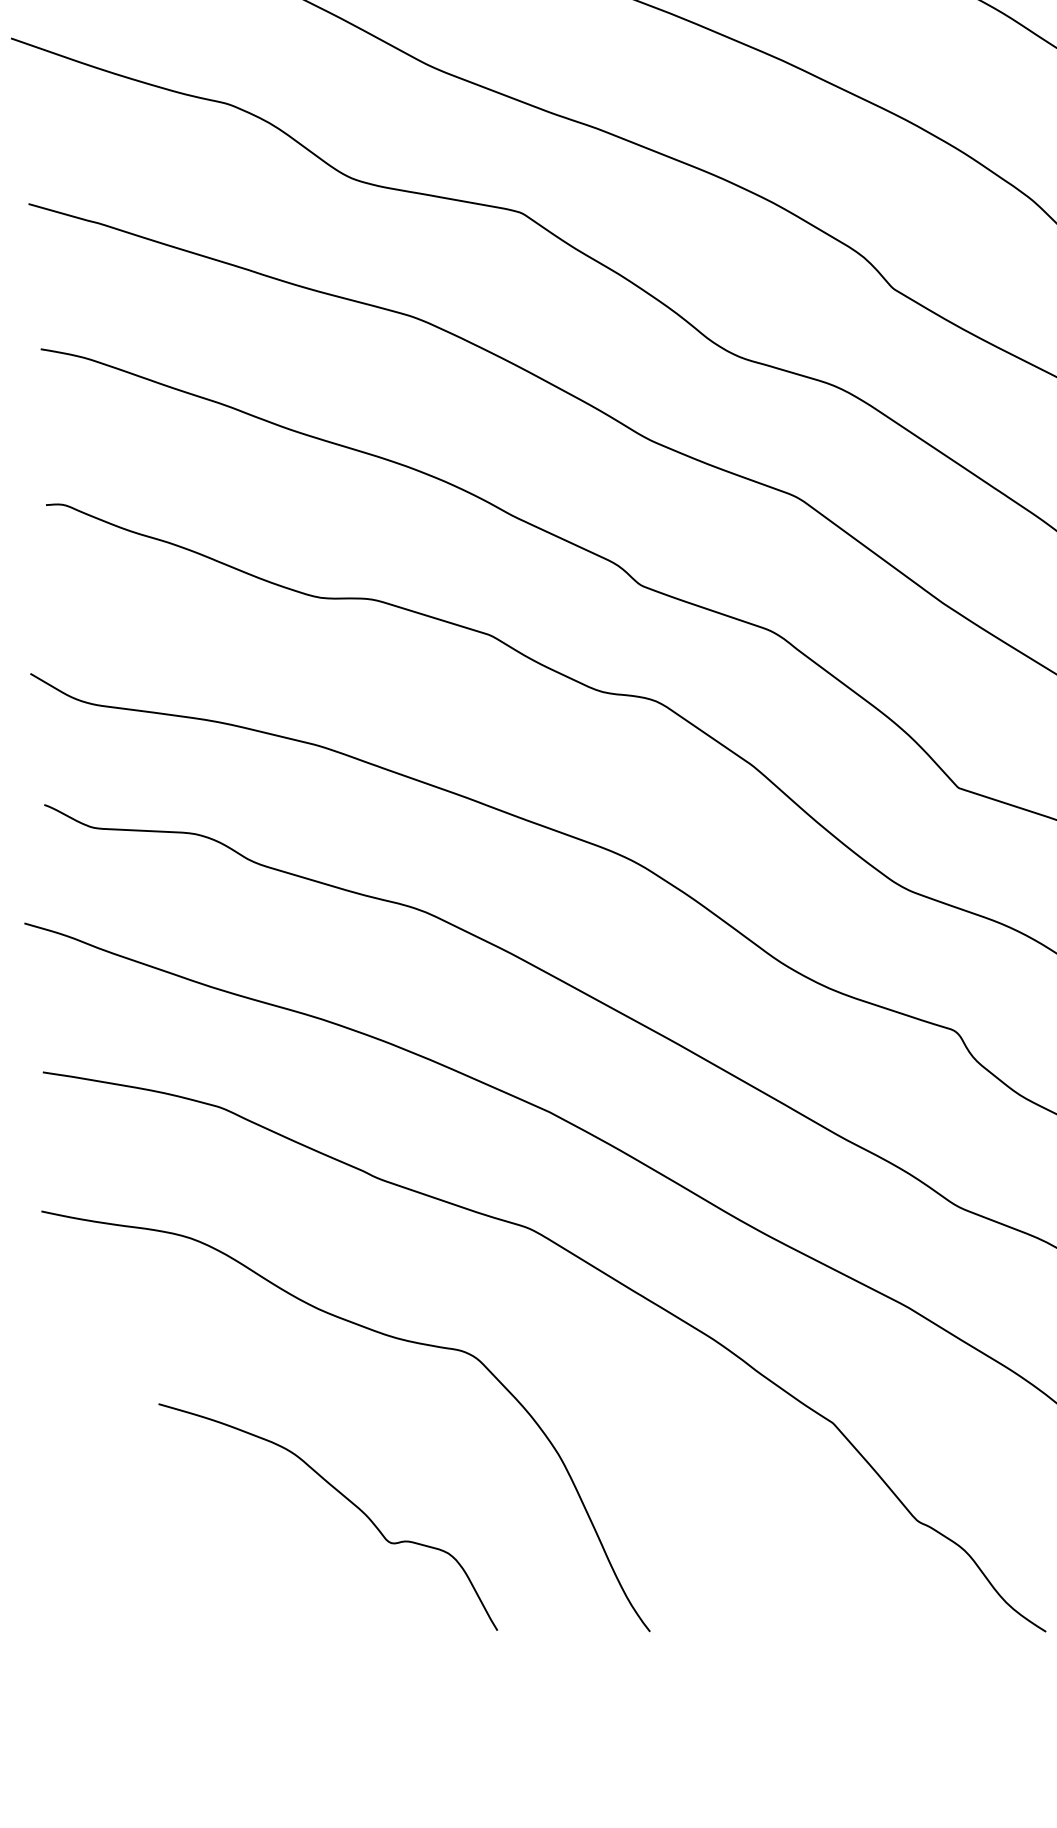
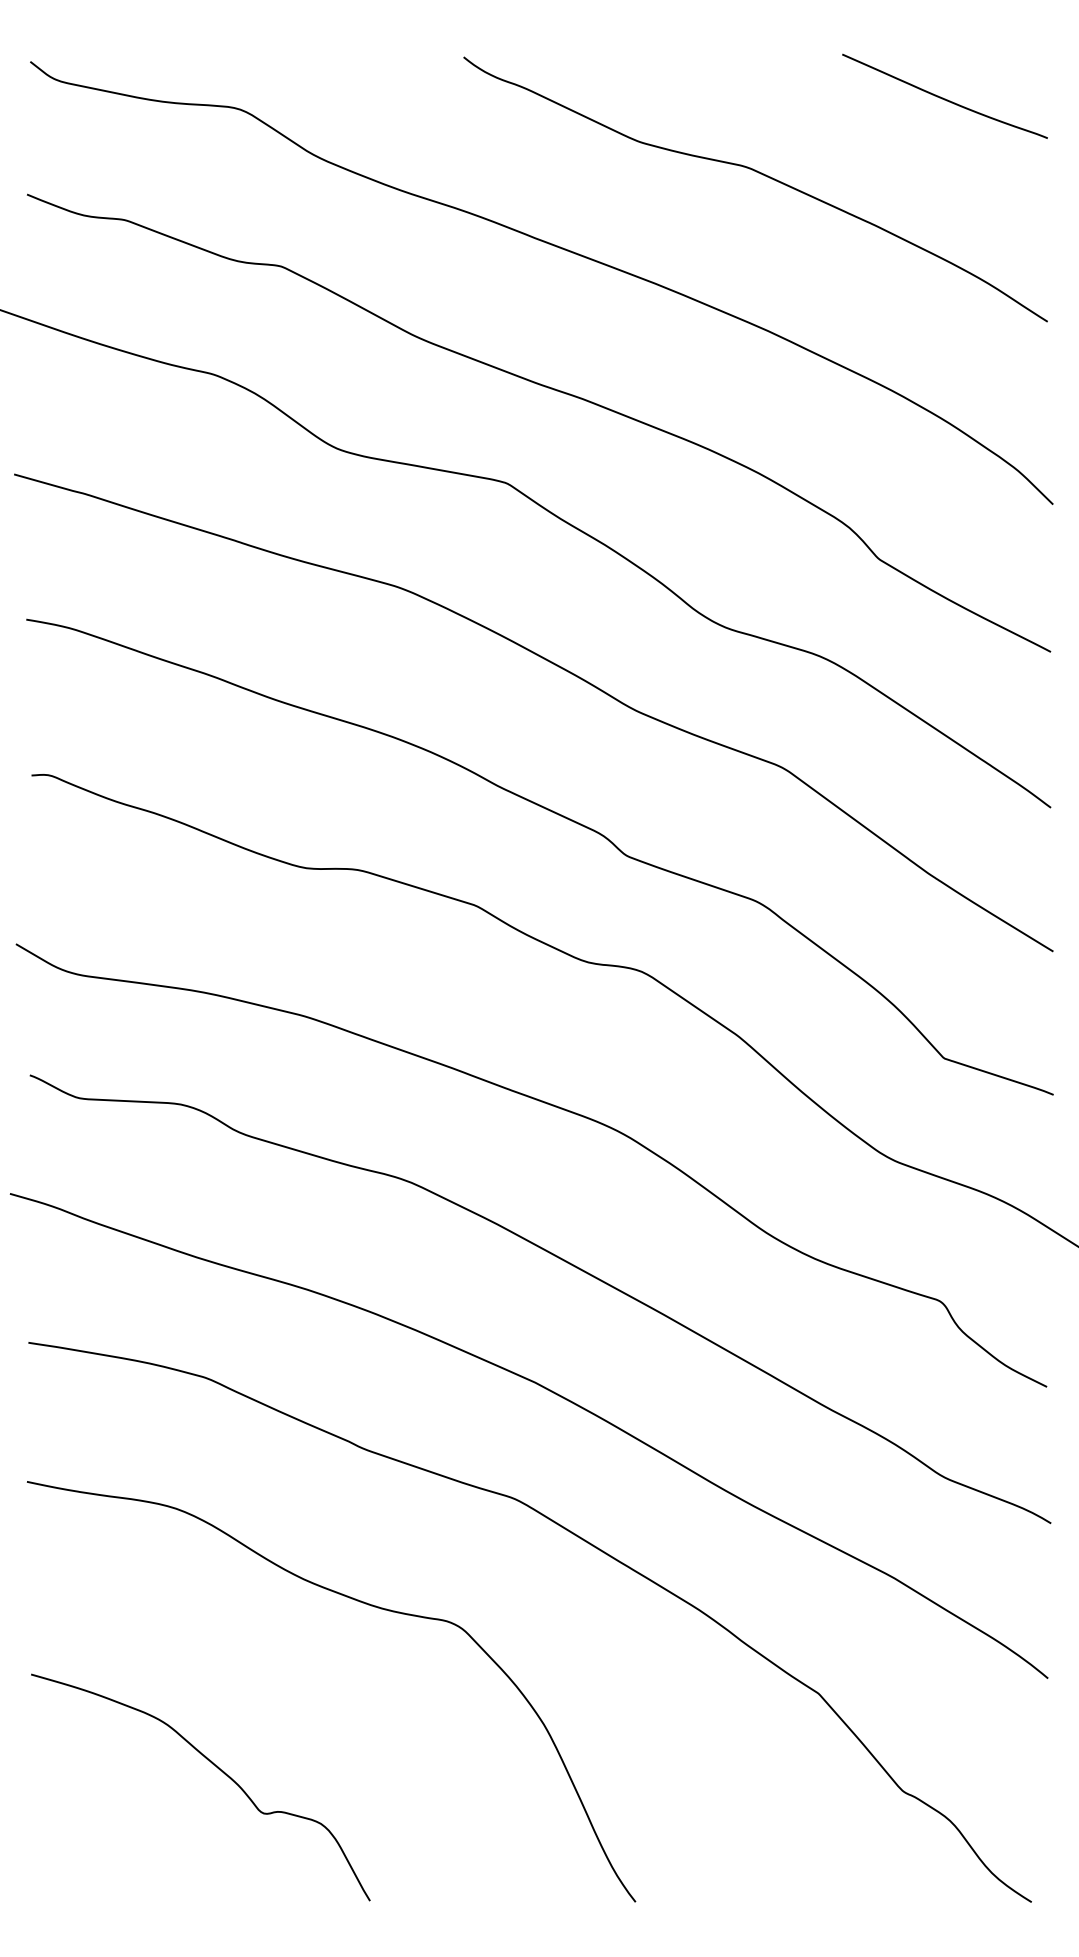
curve: (345, 1499) -> (218, 1769), moved

